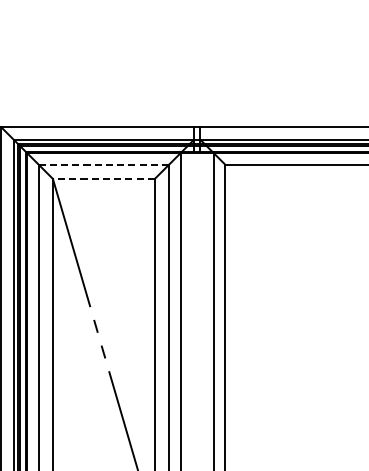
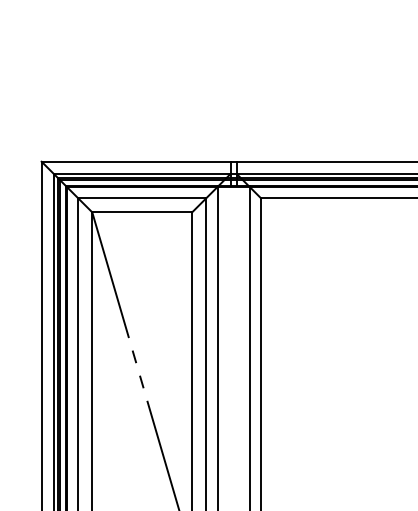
line: (104, 164) -> (142, 198), dashed -> solid
line: (104, 179) -> (142, 212), dashed -> solid

